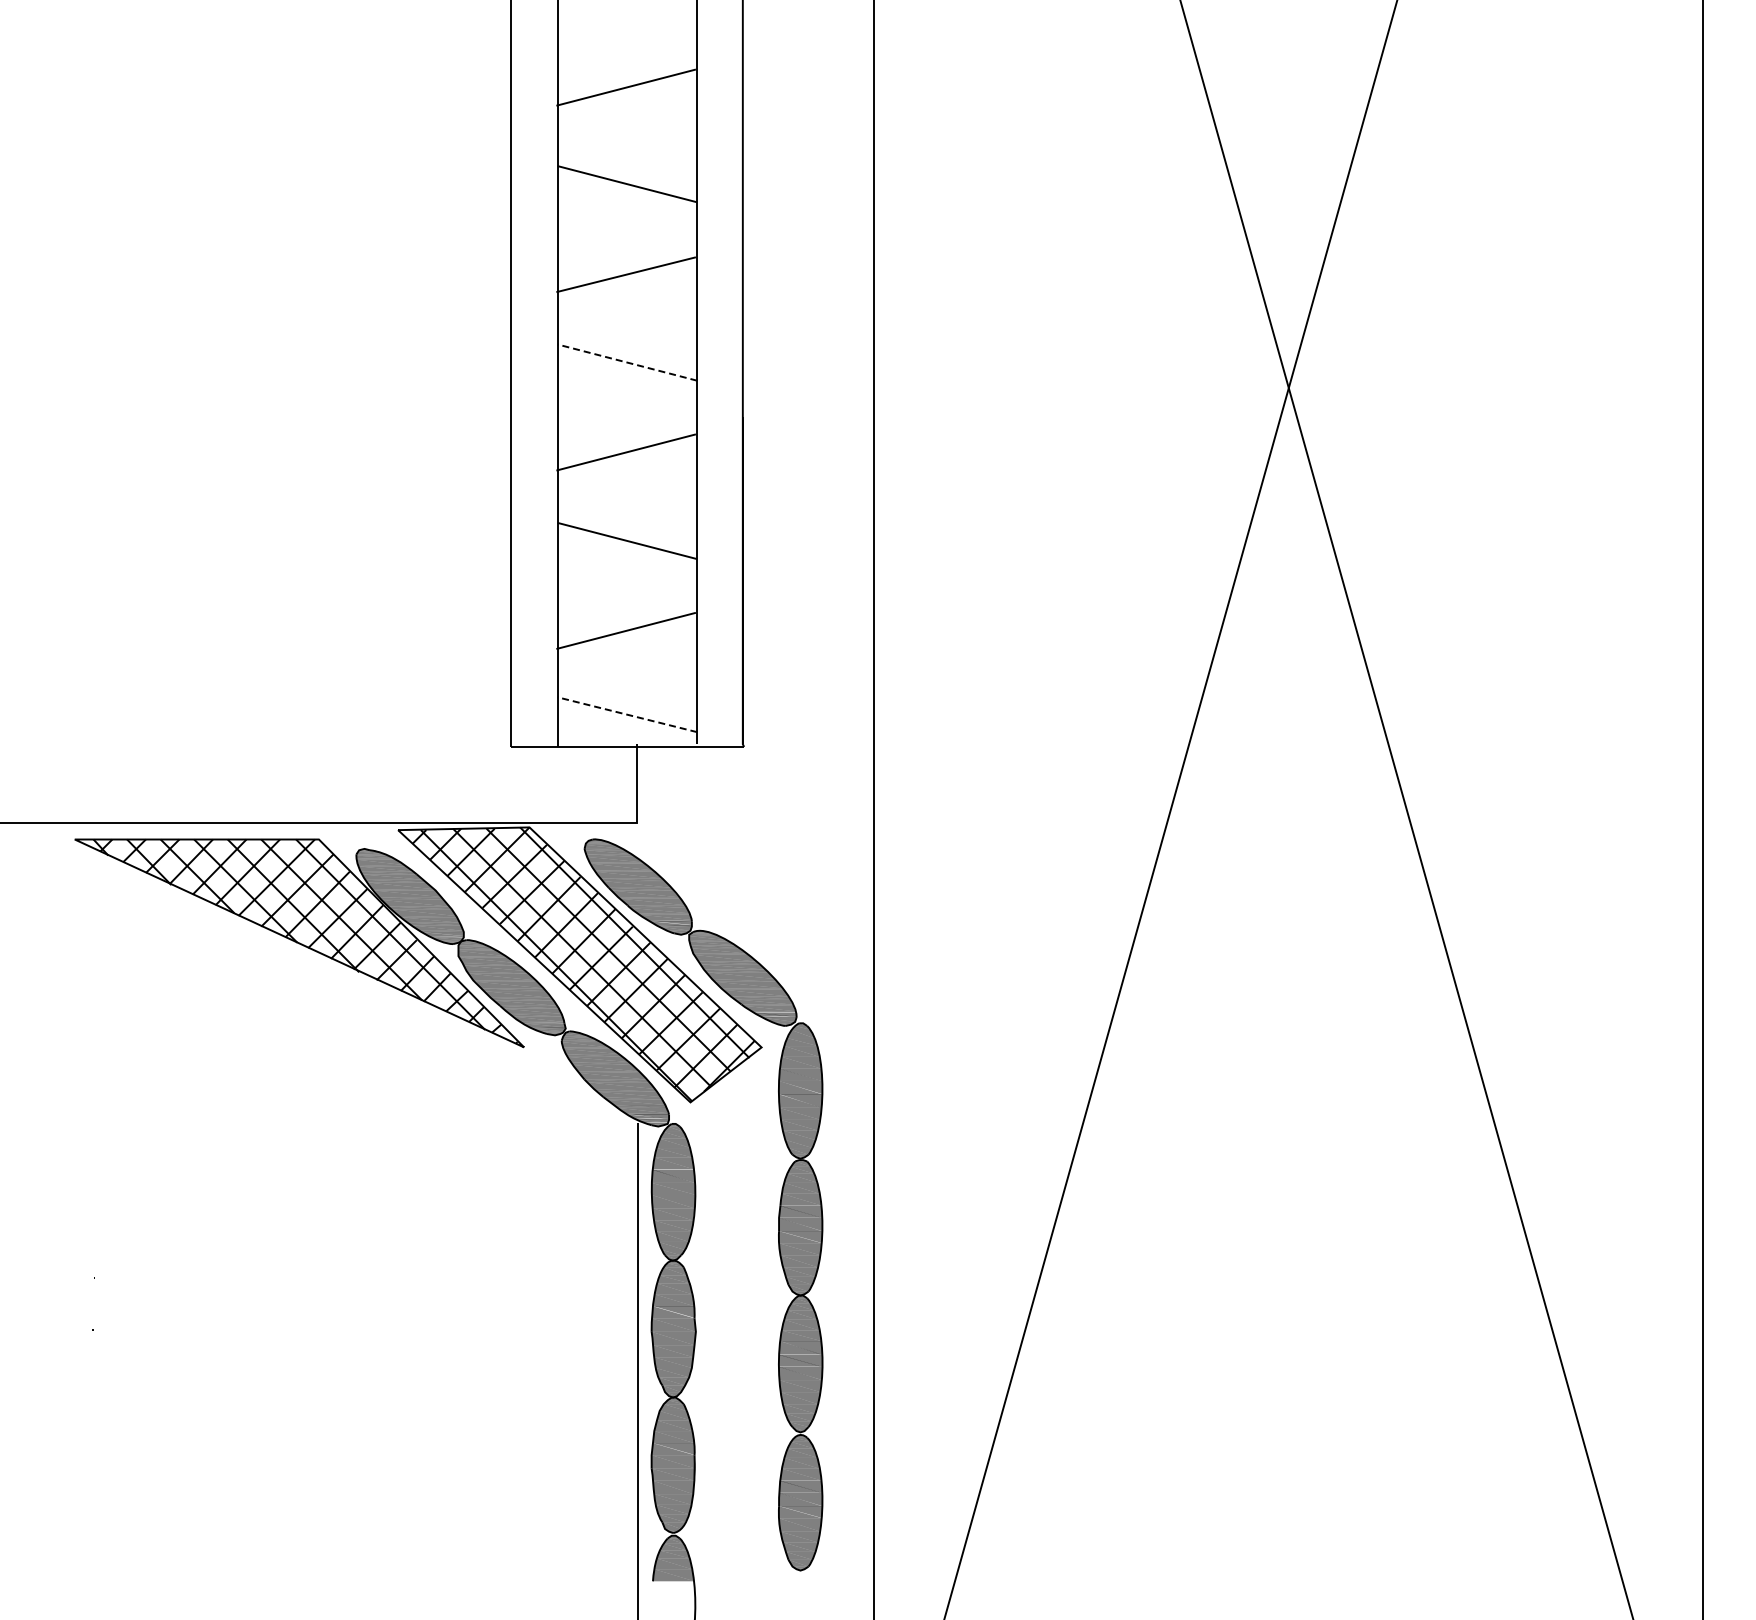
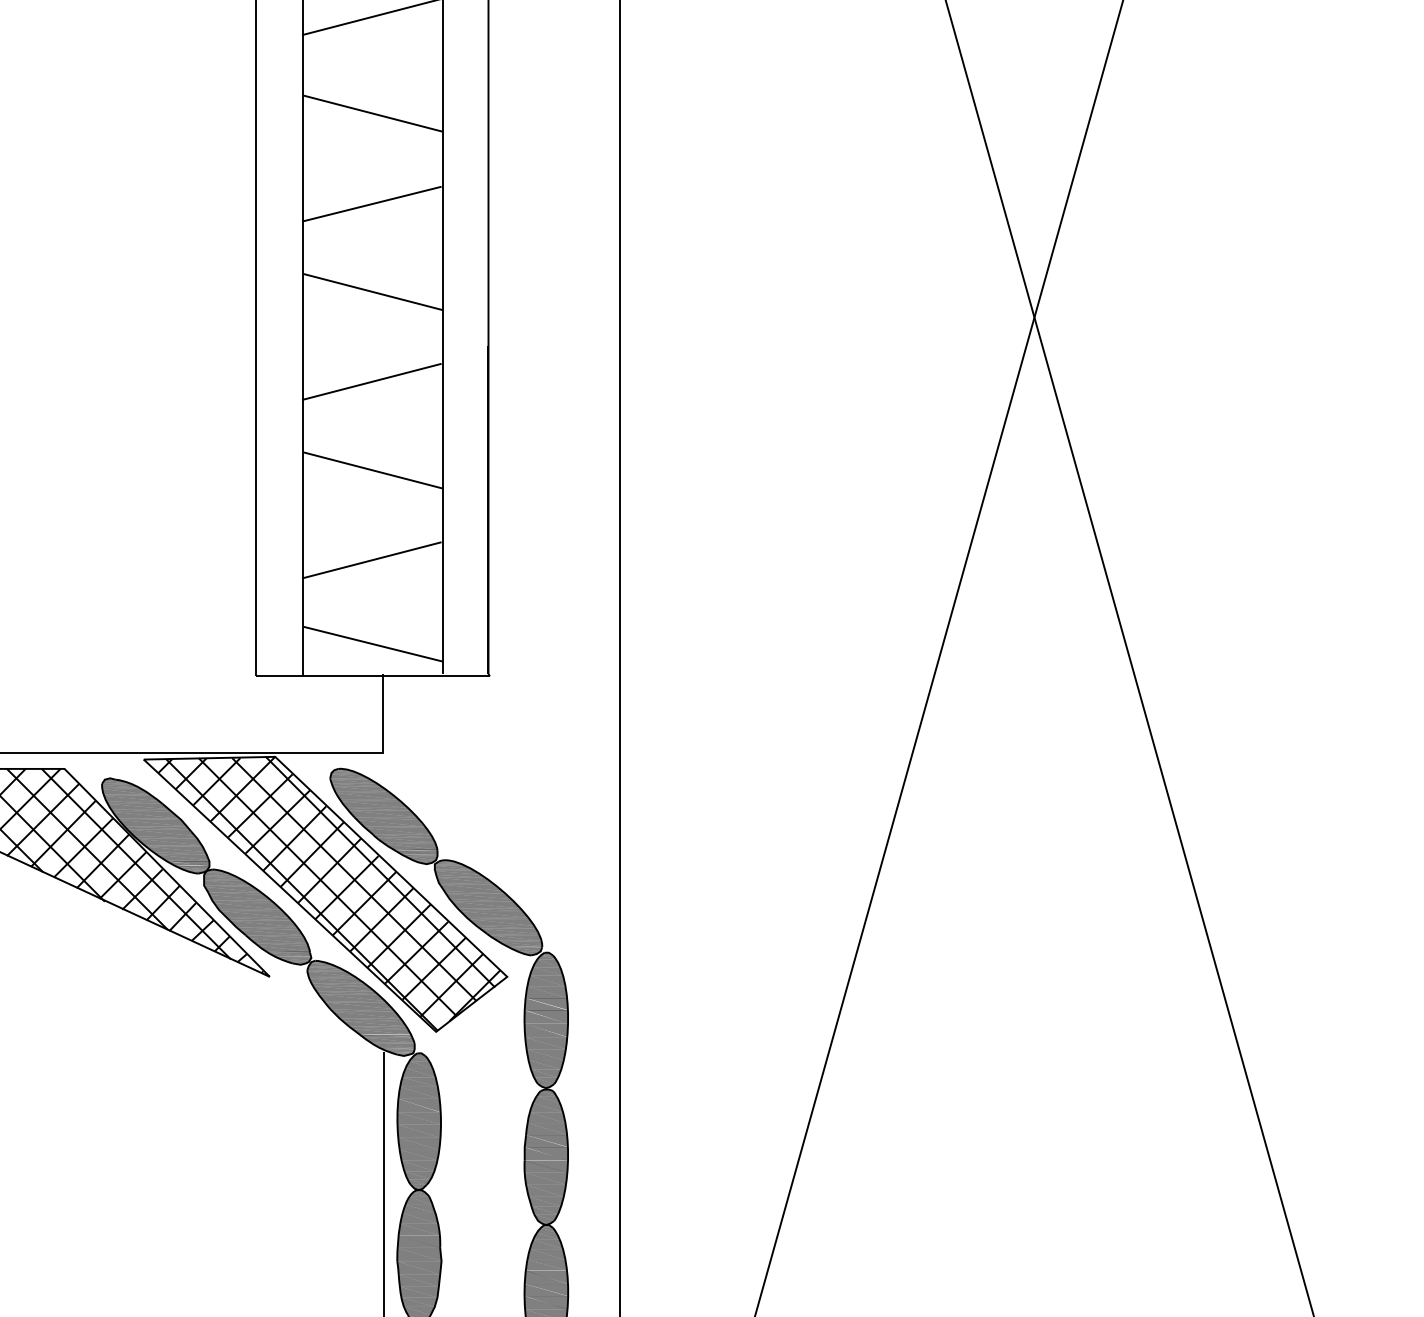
line: (626, 362) -> (372, 291), dashed -> solid
line: (627, 714) -> (373, 643), dashed -> solid

